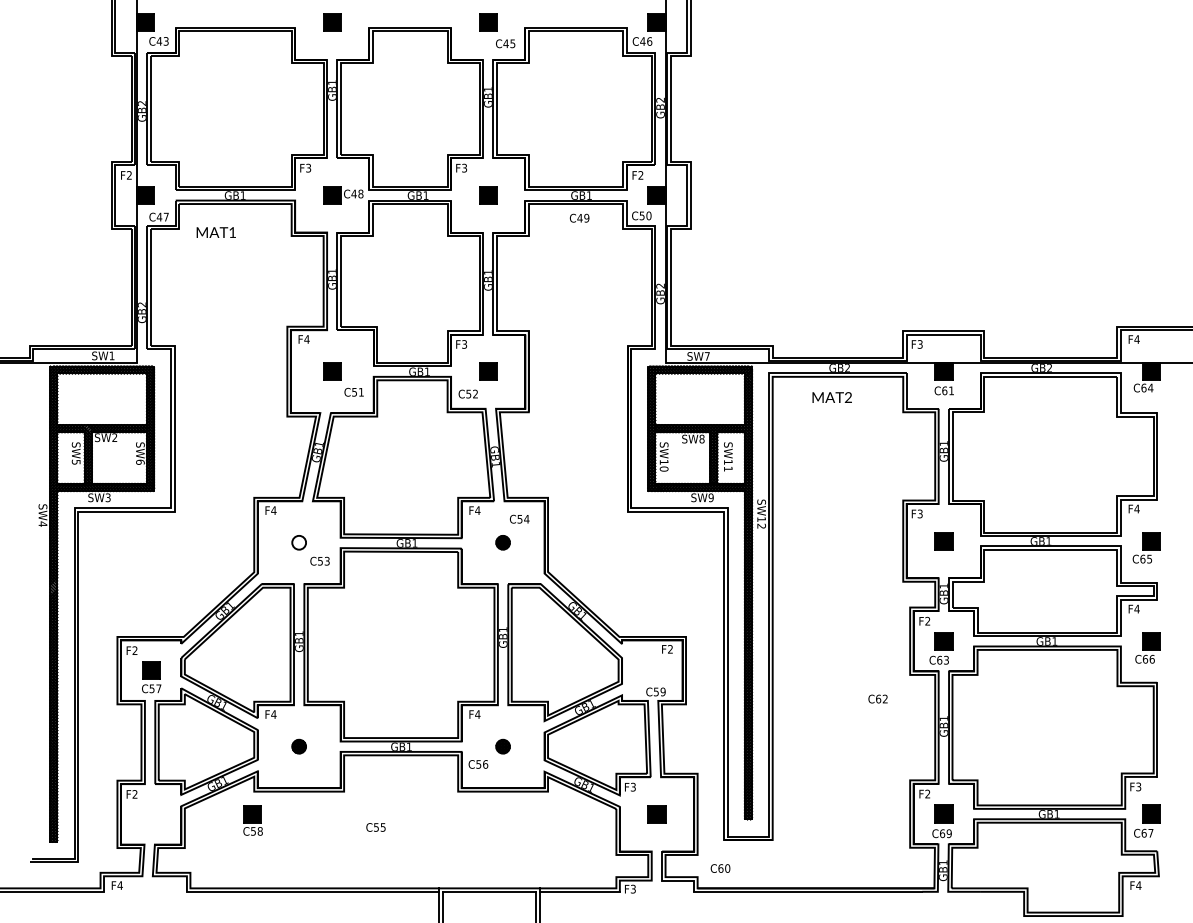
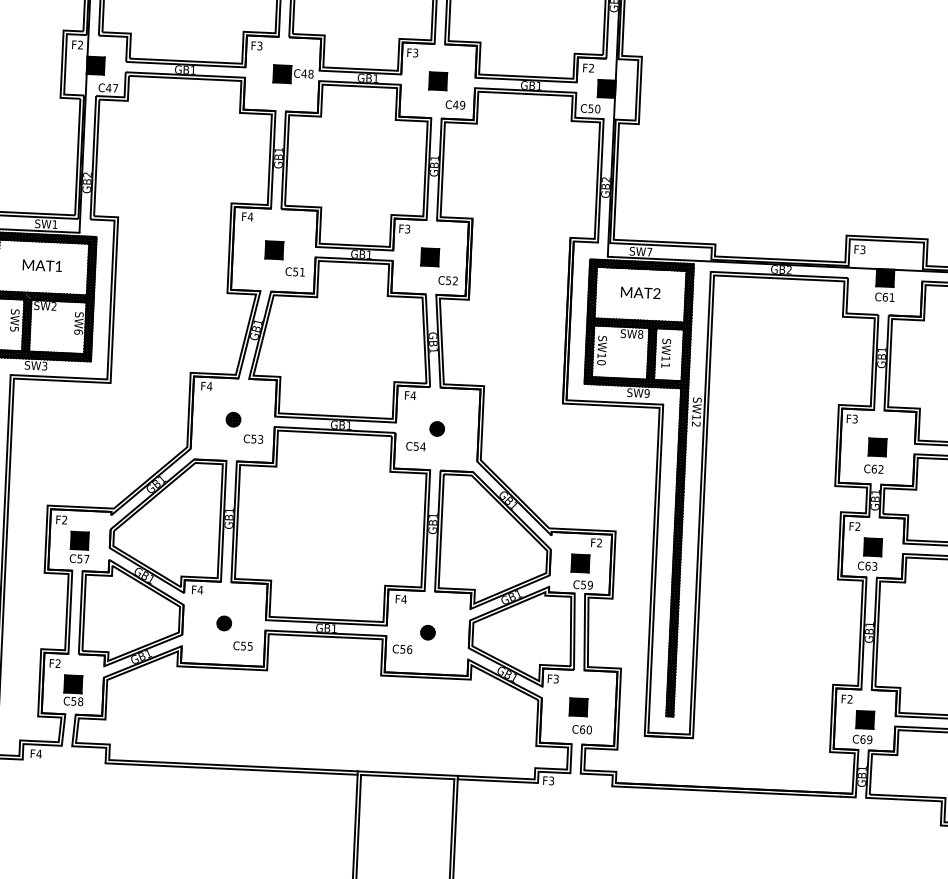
text: (579, 217) -> (455, 104), moved
text: (215, 232) -> (41, 265), moved
text: (467, 393) -> (447, 280), moved
text: (831, 397) -> (640, 292), moved
text: (519, 518) -> (415, 445), moved
hatch: (299, 542) -> (233, 419), added
part: (652, 670) -> (580, 563), added
text: (877, 698) -> (873, 468), moved
part: (252, 820) -> (73, 690), moved
text: (375, 827) -> (242, 646), moved
text: (720, 868) -> (582, 729), moved

